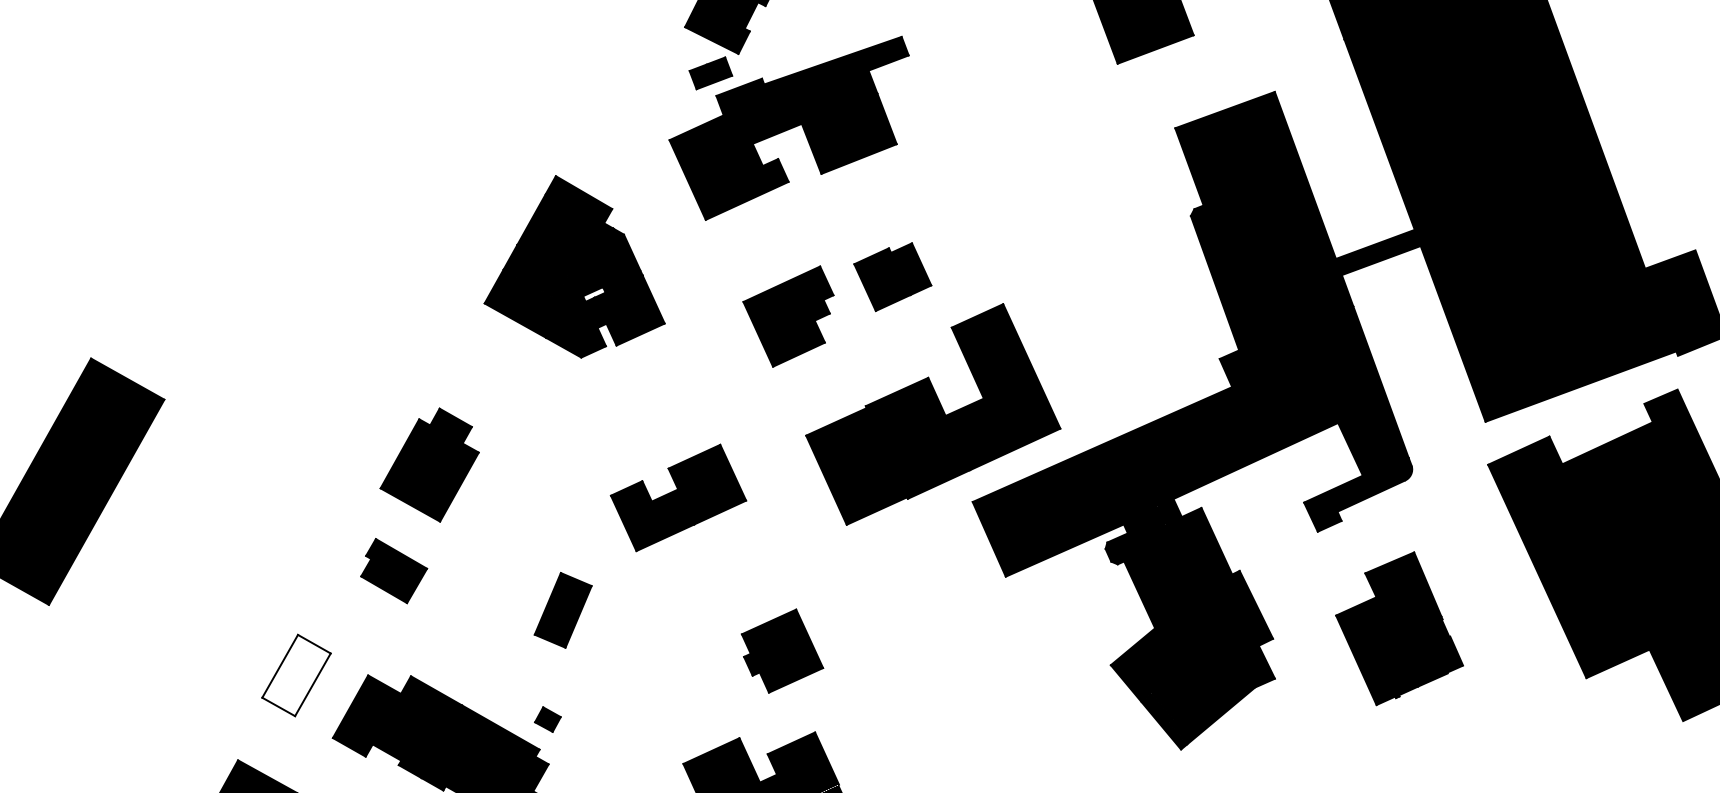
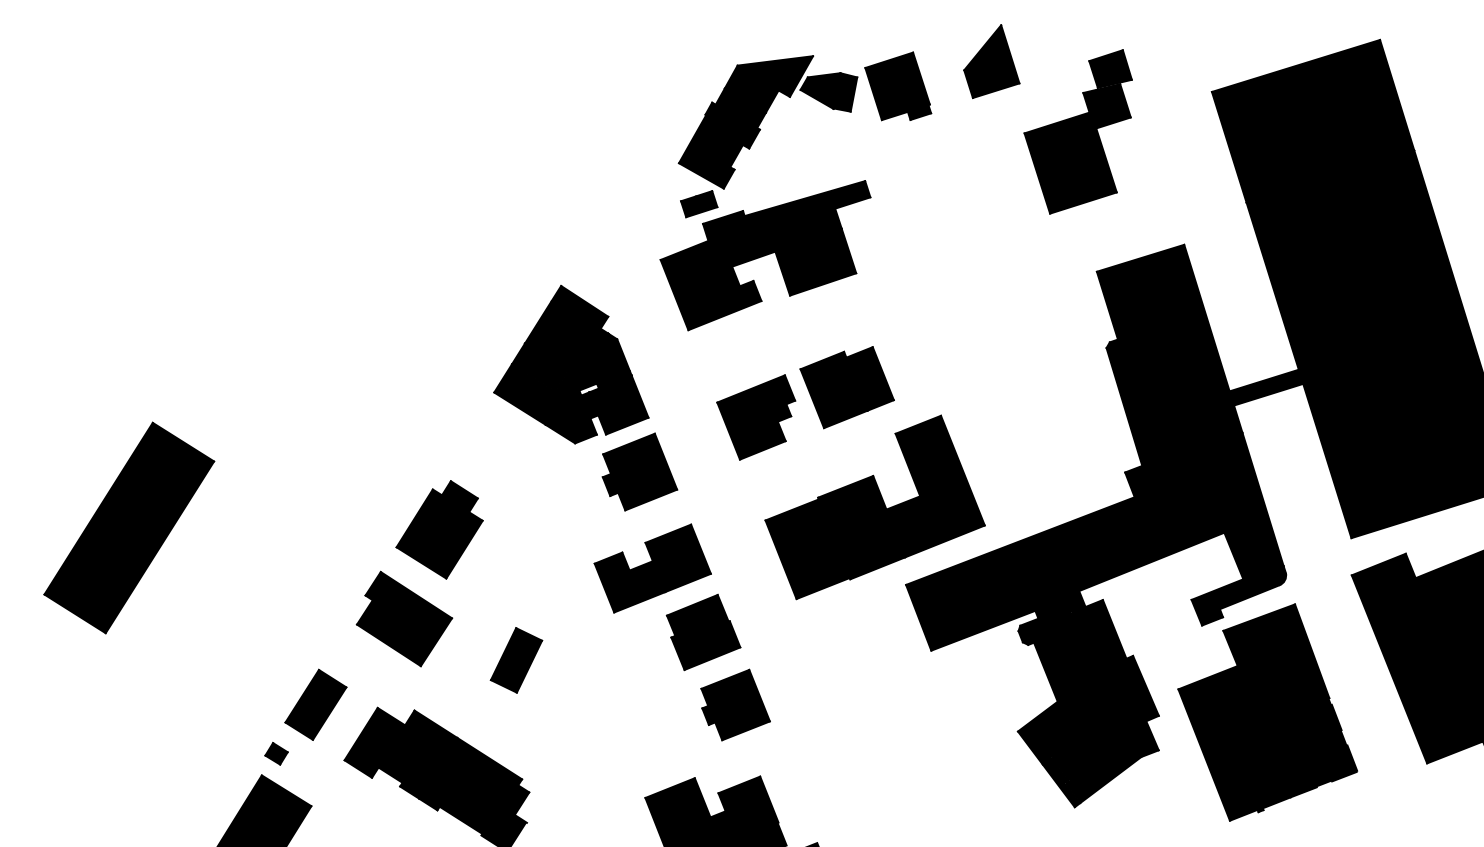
part: (892, 276) -> (846, 387), size x1.43
part: (657, 386) -> (639, 471), added
part: (740, 568) -> (703, 632), added
part: (394, 570) -> (404, 618), size x1.67
part: (563, 610) -> (516, 660), moved
part: (1398, 628) -> (1267, 712), size x1.67
fill: (296, 675) -> (315, 704), added
part: (547, 719) -> (276, 753), moved

